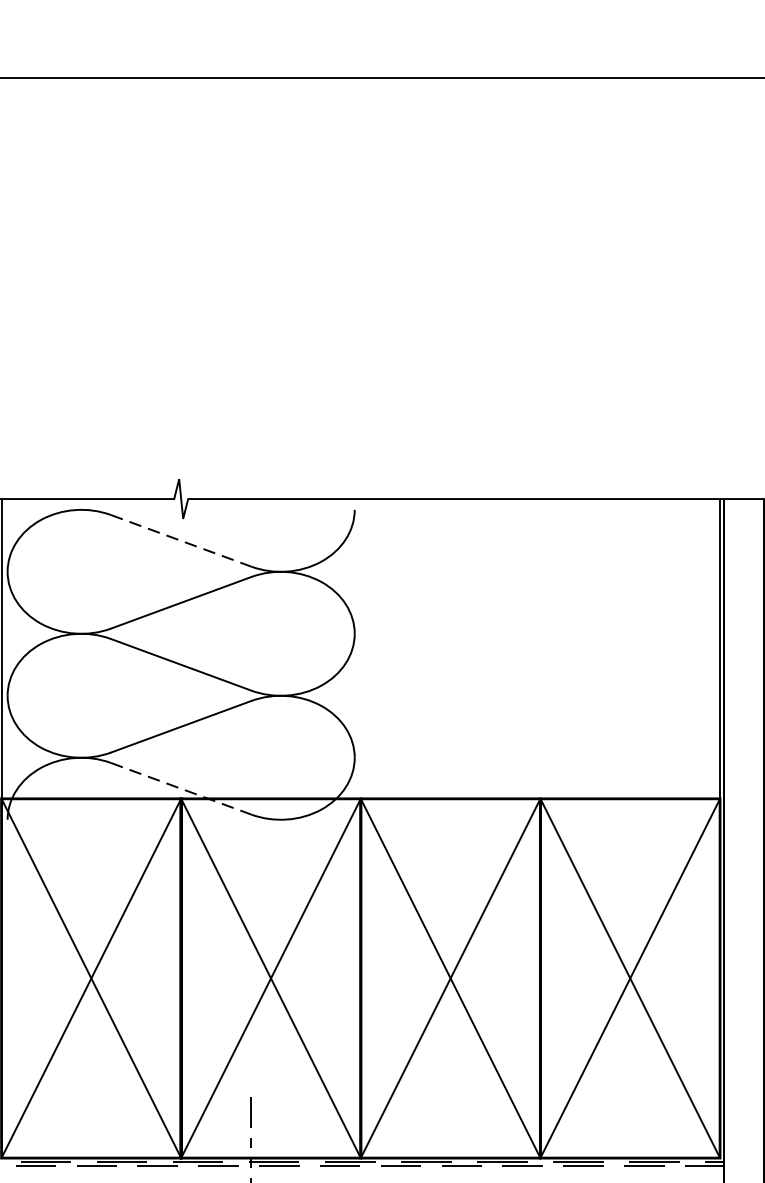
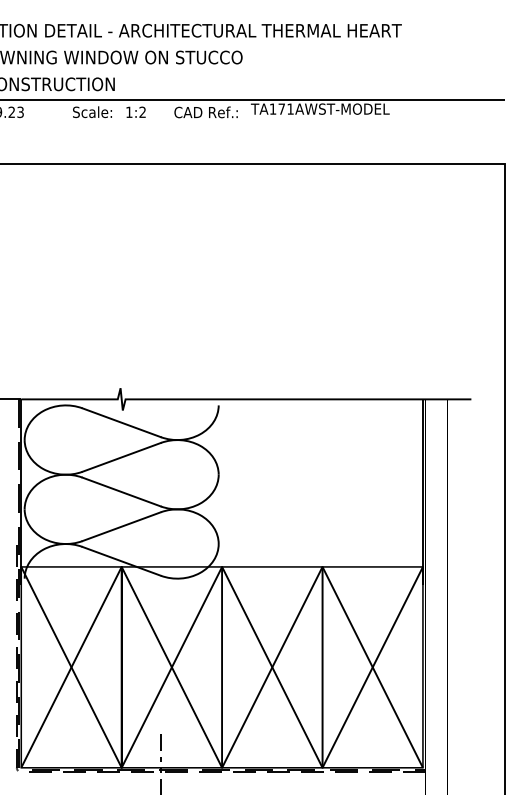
line: (180, 540) -> (121, 422), dashed -> solid
line: (180, 789) -> (121, 561), dashed -> solid

